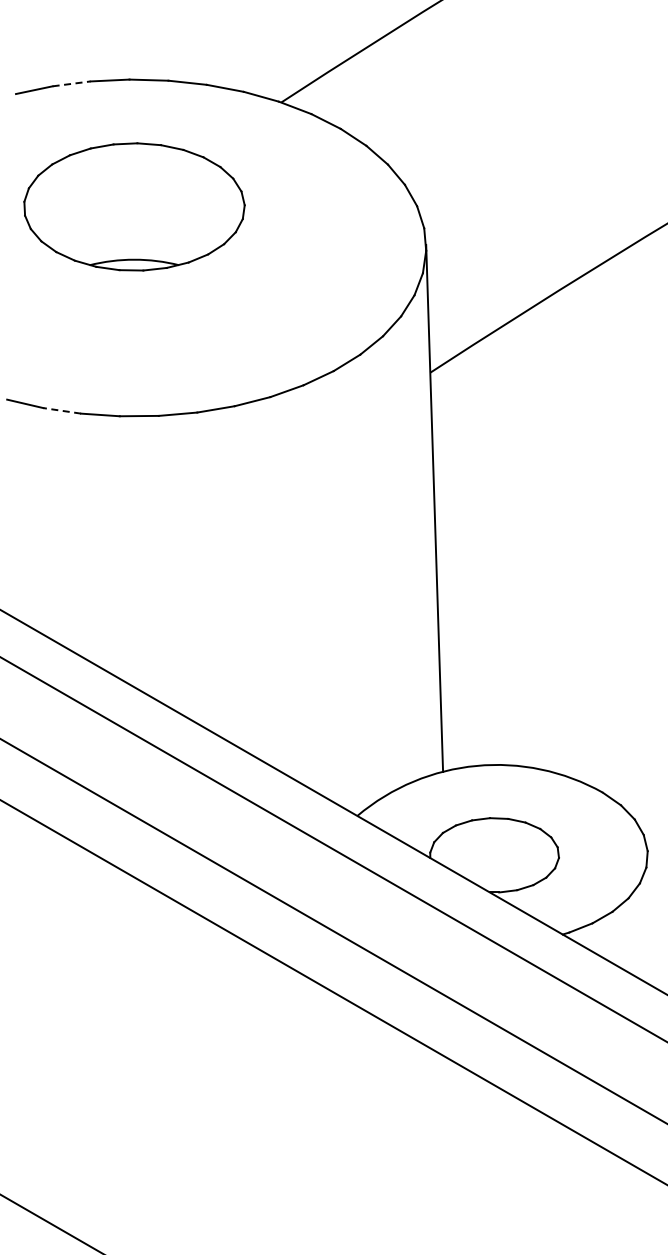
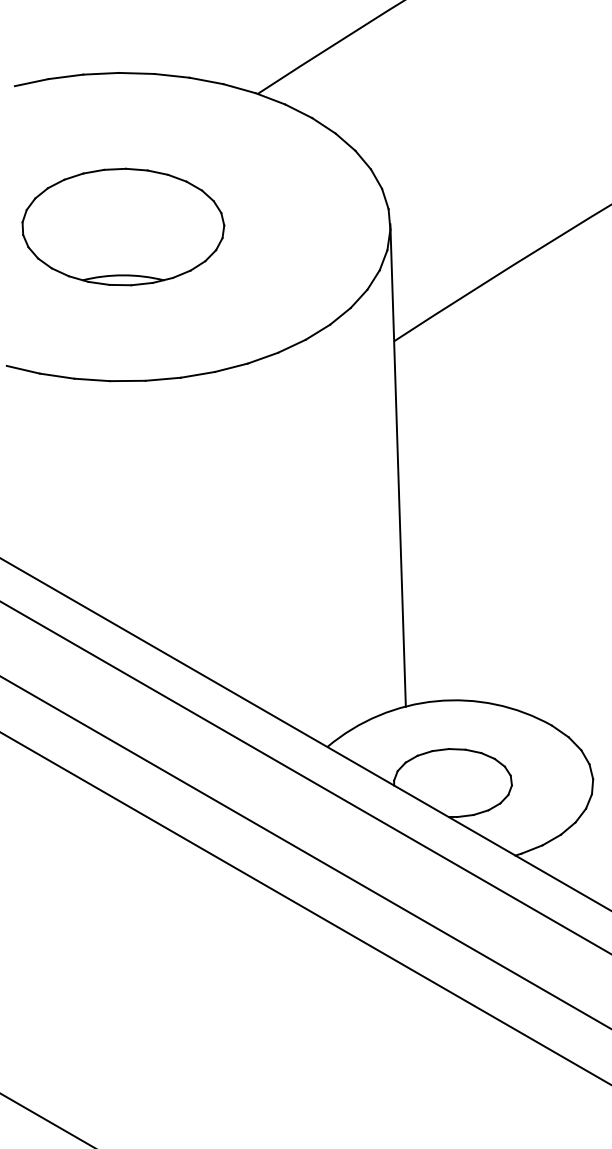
line: (72, 83) -> (66, 76), dashed -> solid
part: (134, 206) -> (123, 226), moved
line: (61, 410) -> (56, 375), dashed -> solid

